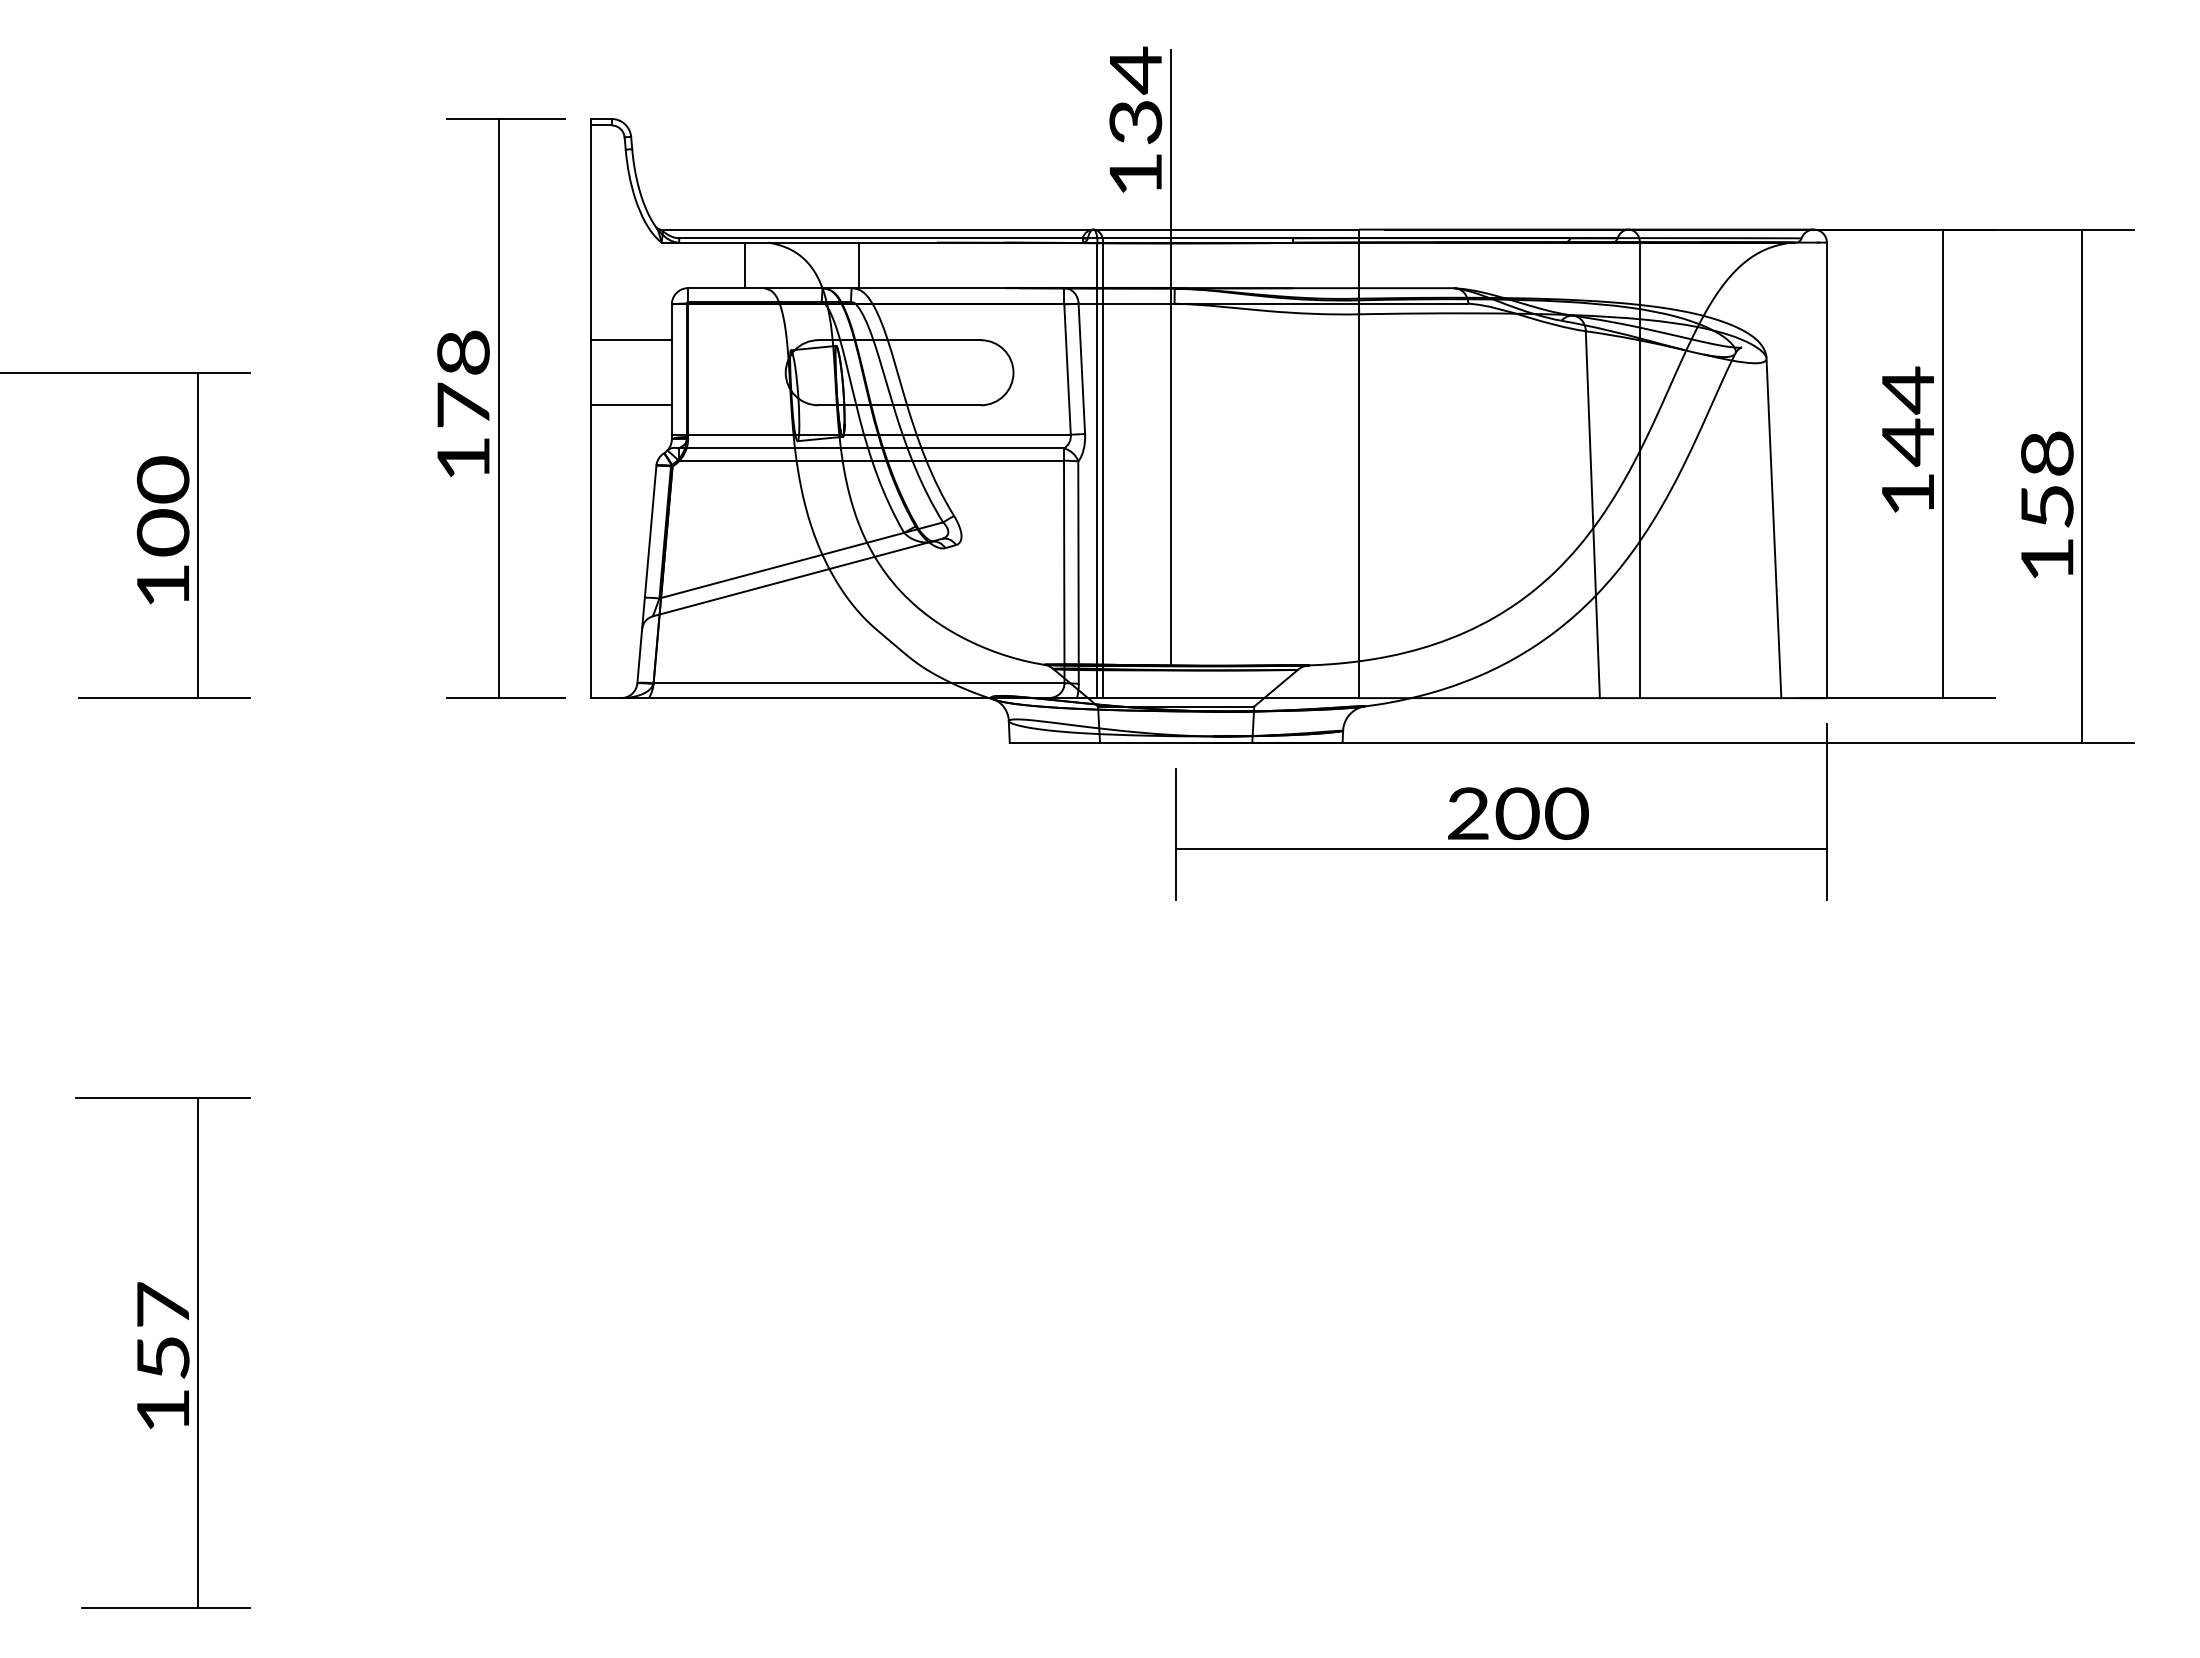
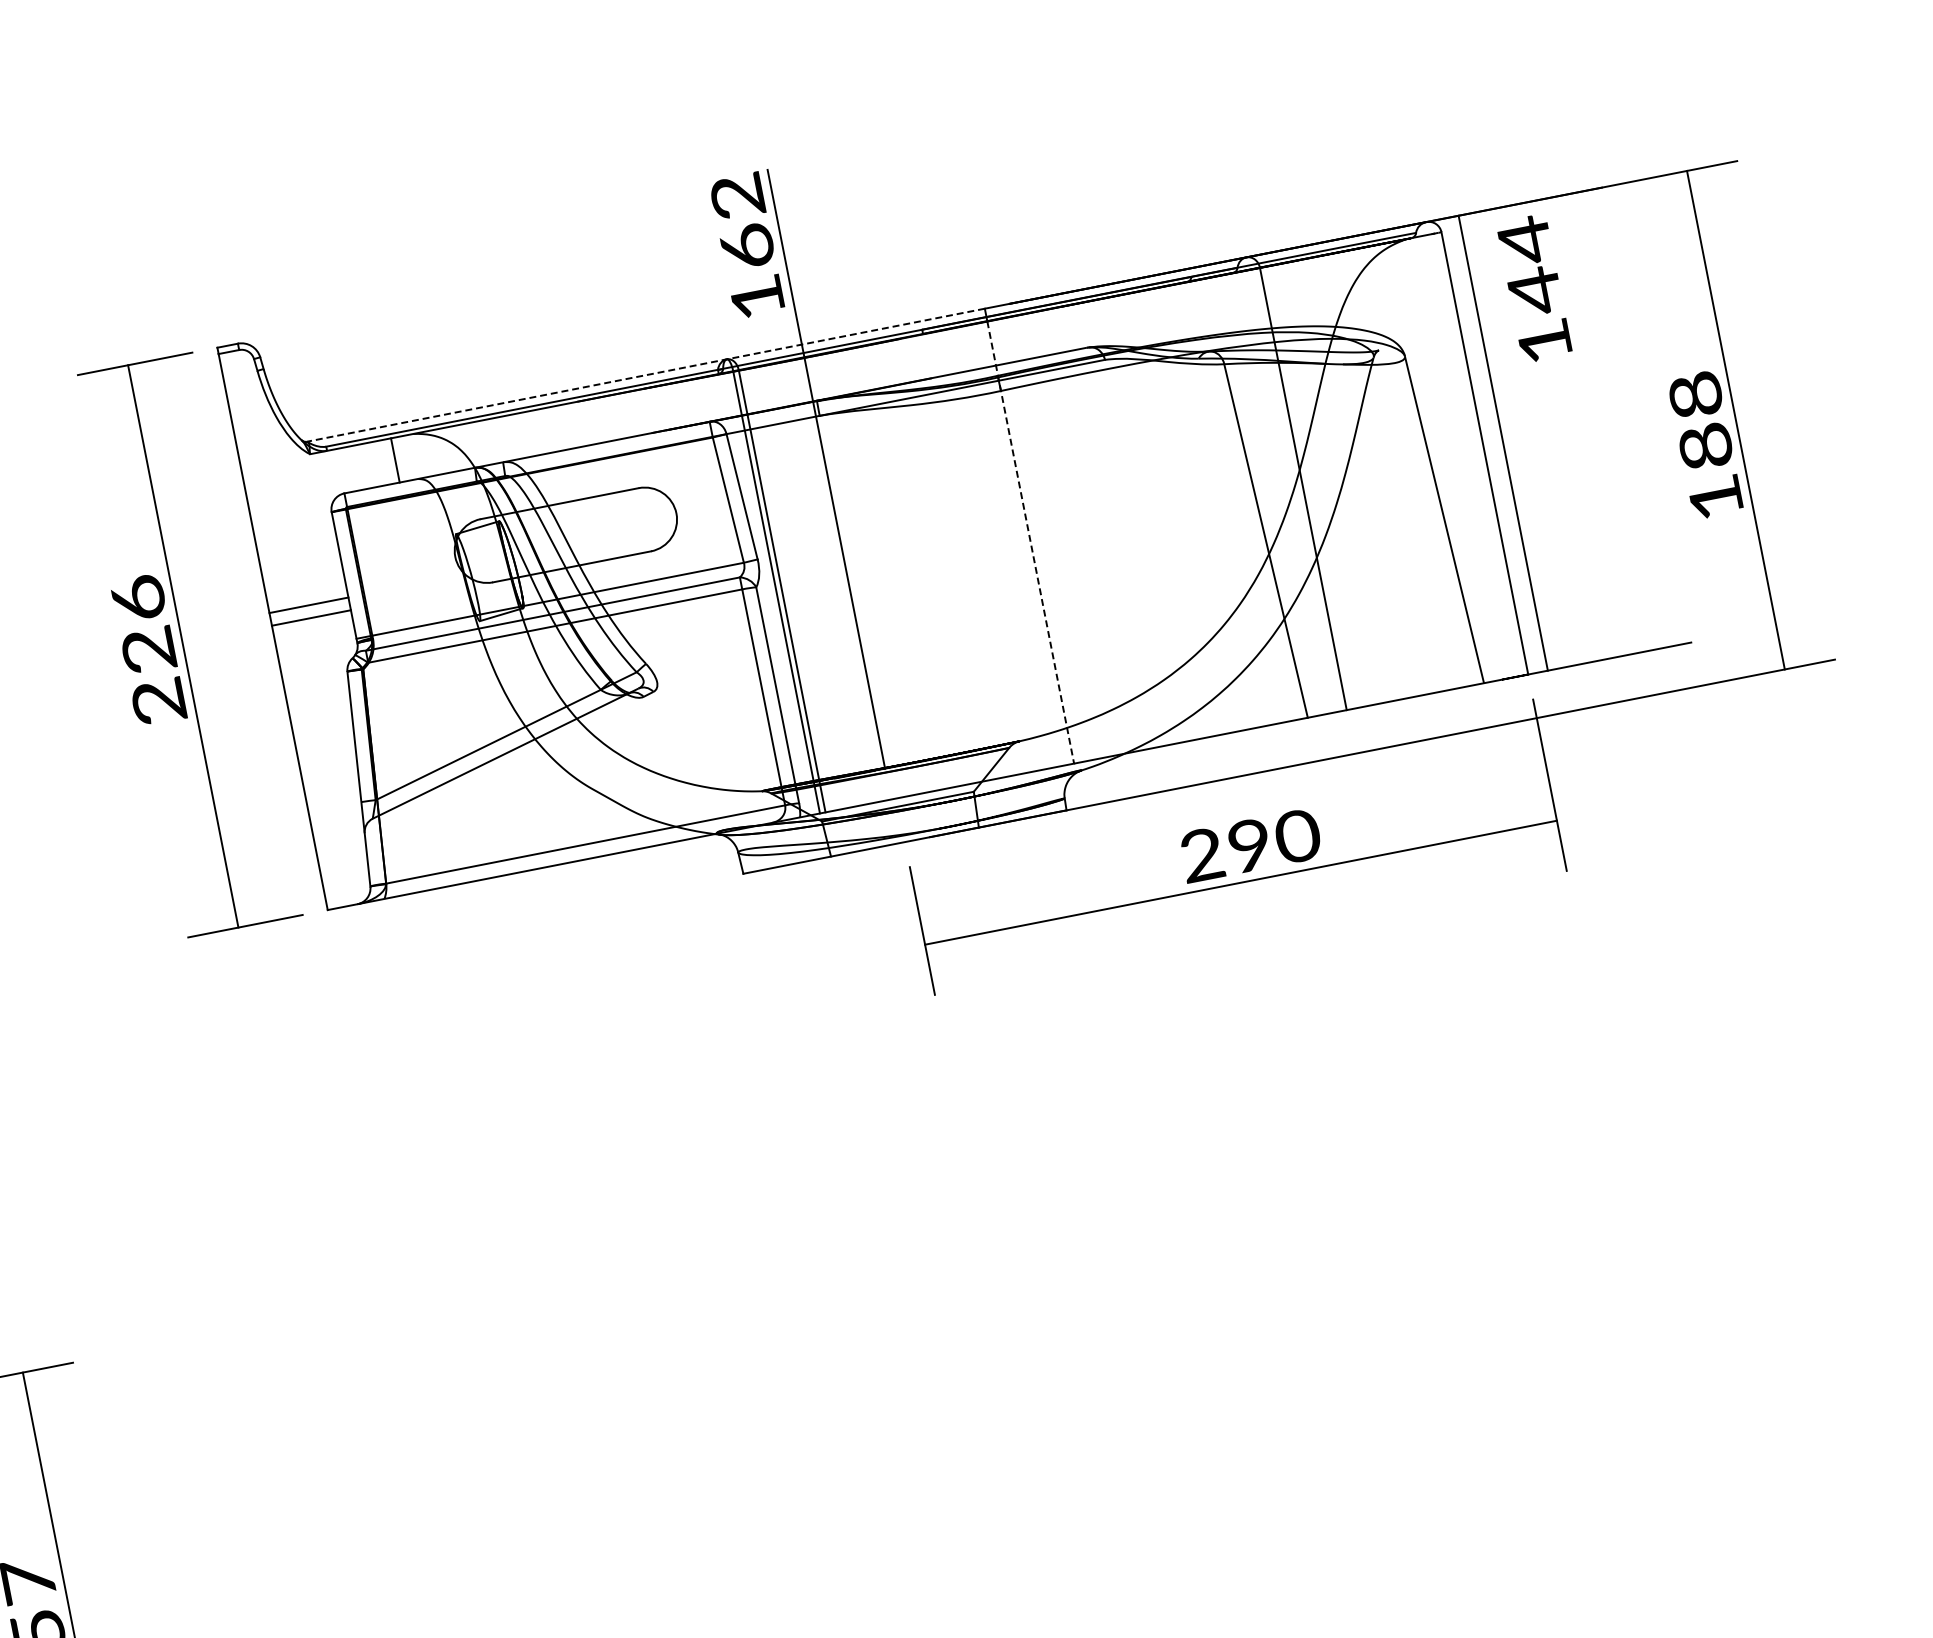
text: (1135, 95) -> (742, 221), 134 -> 162
line: (1009, 229) -> (645, 375), solid -> dashed
line: (858, 265) -> (505, 438), removed
line: (630, 340) -> (308, 605), moved
text: (463, 405) -> (148, 650), 178 -> 226
text: (1907, 439) -> (1533, 288), moved
line: (1943, 463) -> (1503, 442), moved
line: (1359, 470) -> (1031, 542), solid -> dashed
text: (2047, 506) -> (1705, 446), 158 -> 188
text: (1517, 813) -> (1249, 845), 200 -> 290

